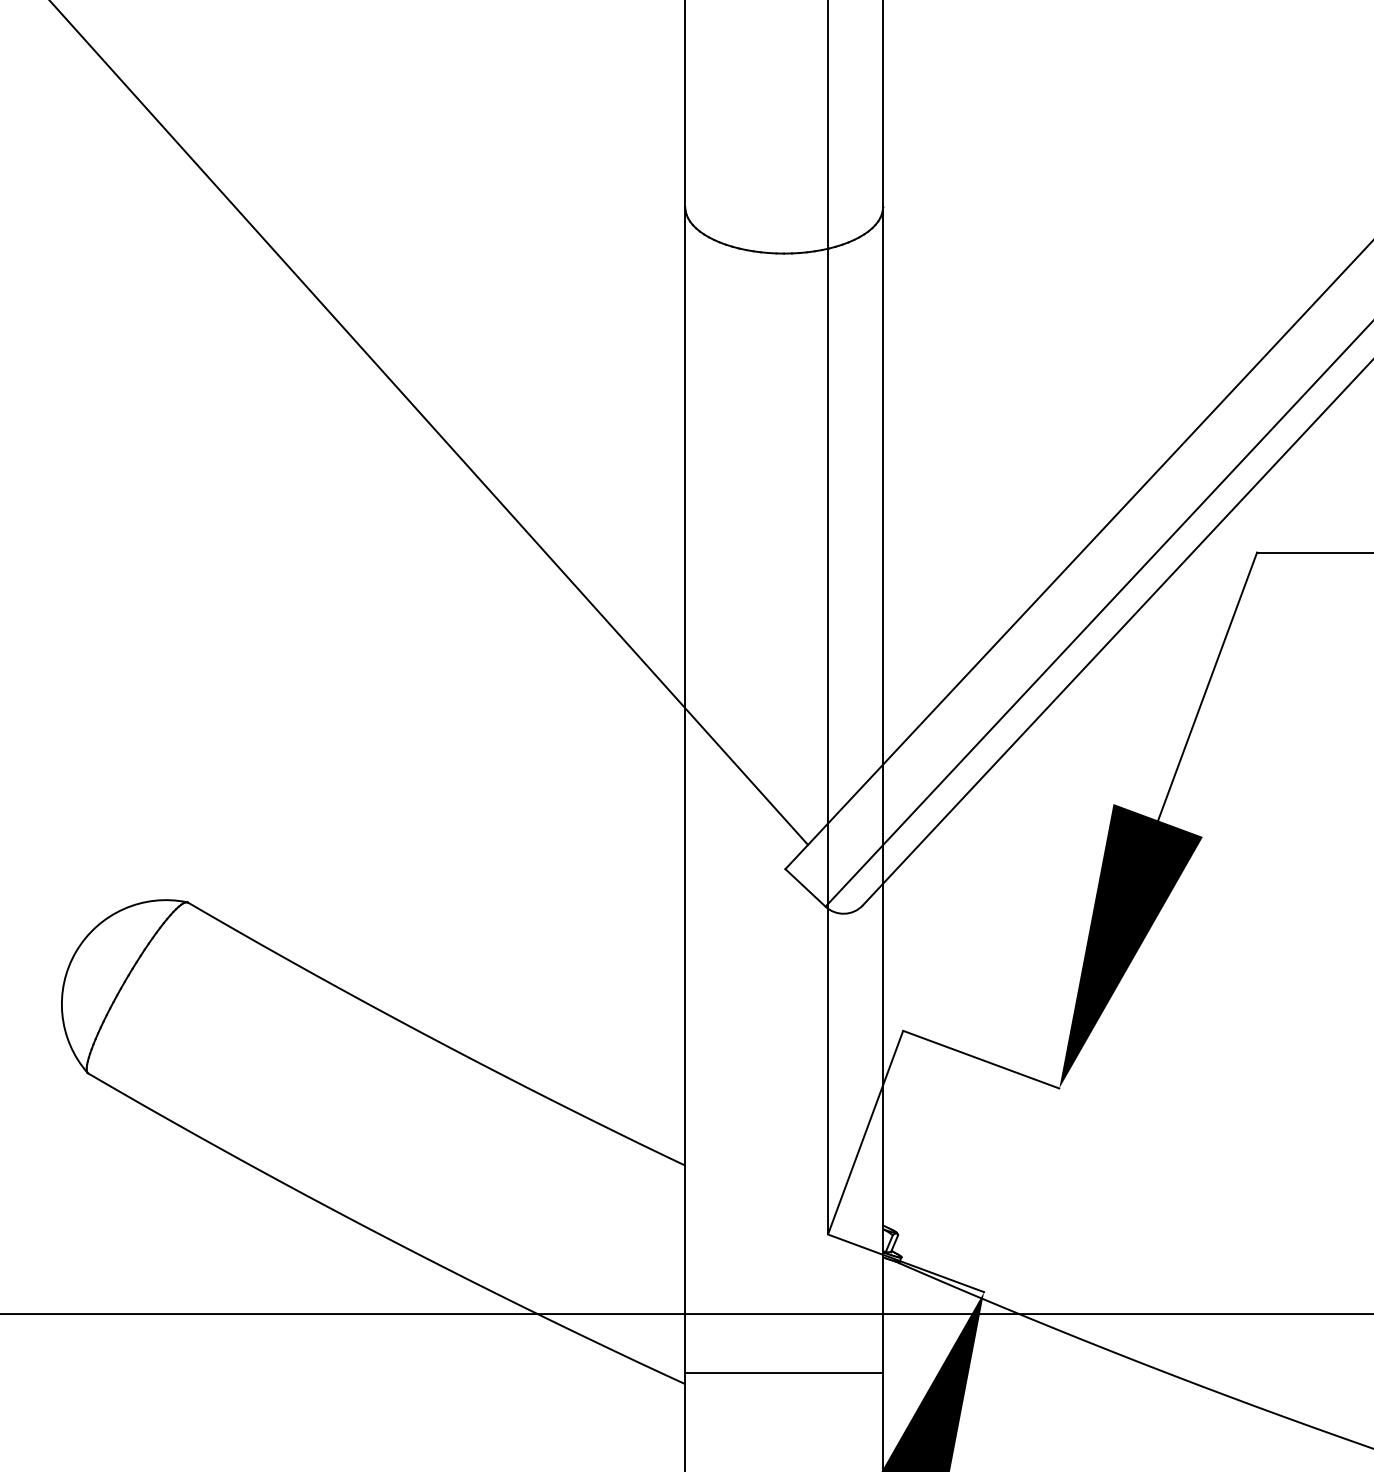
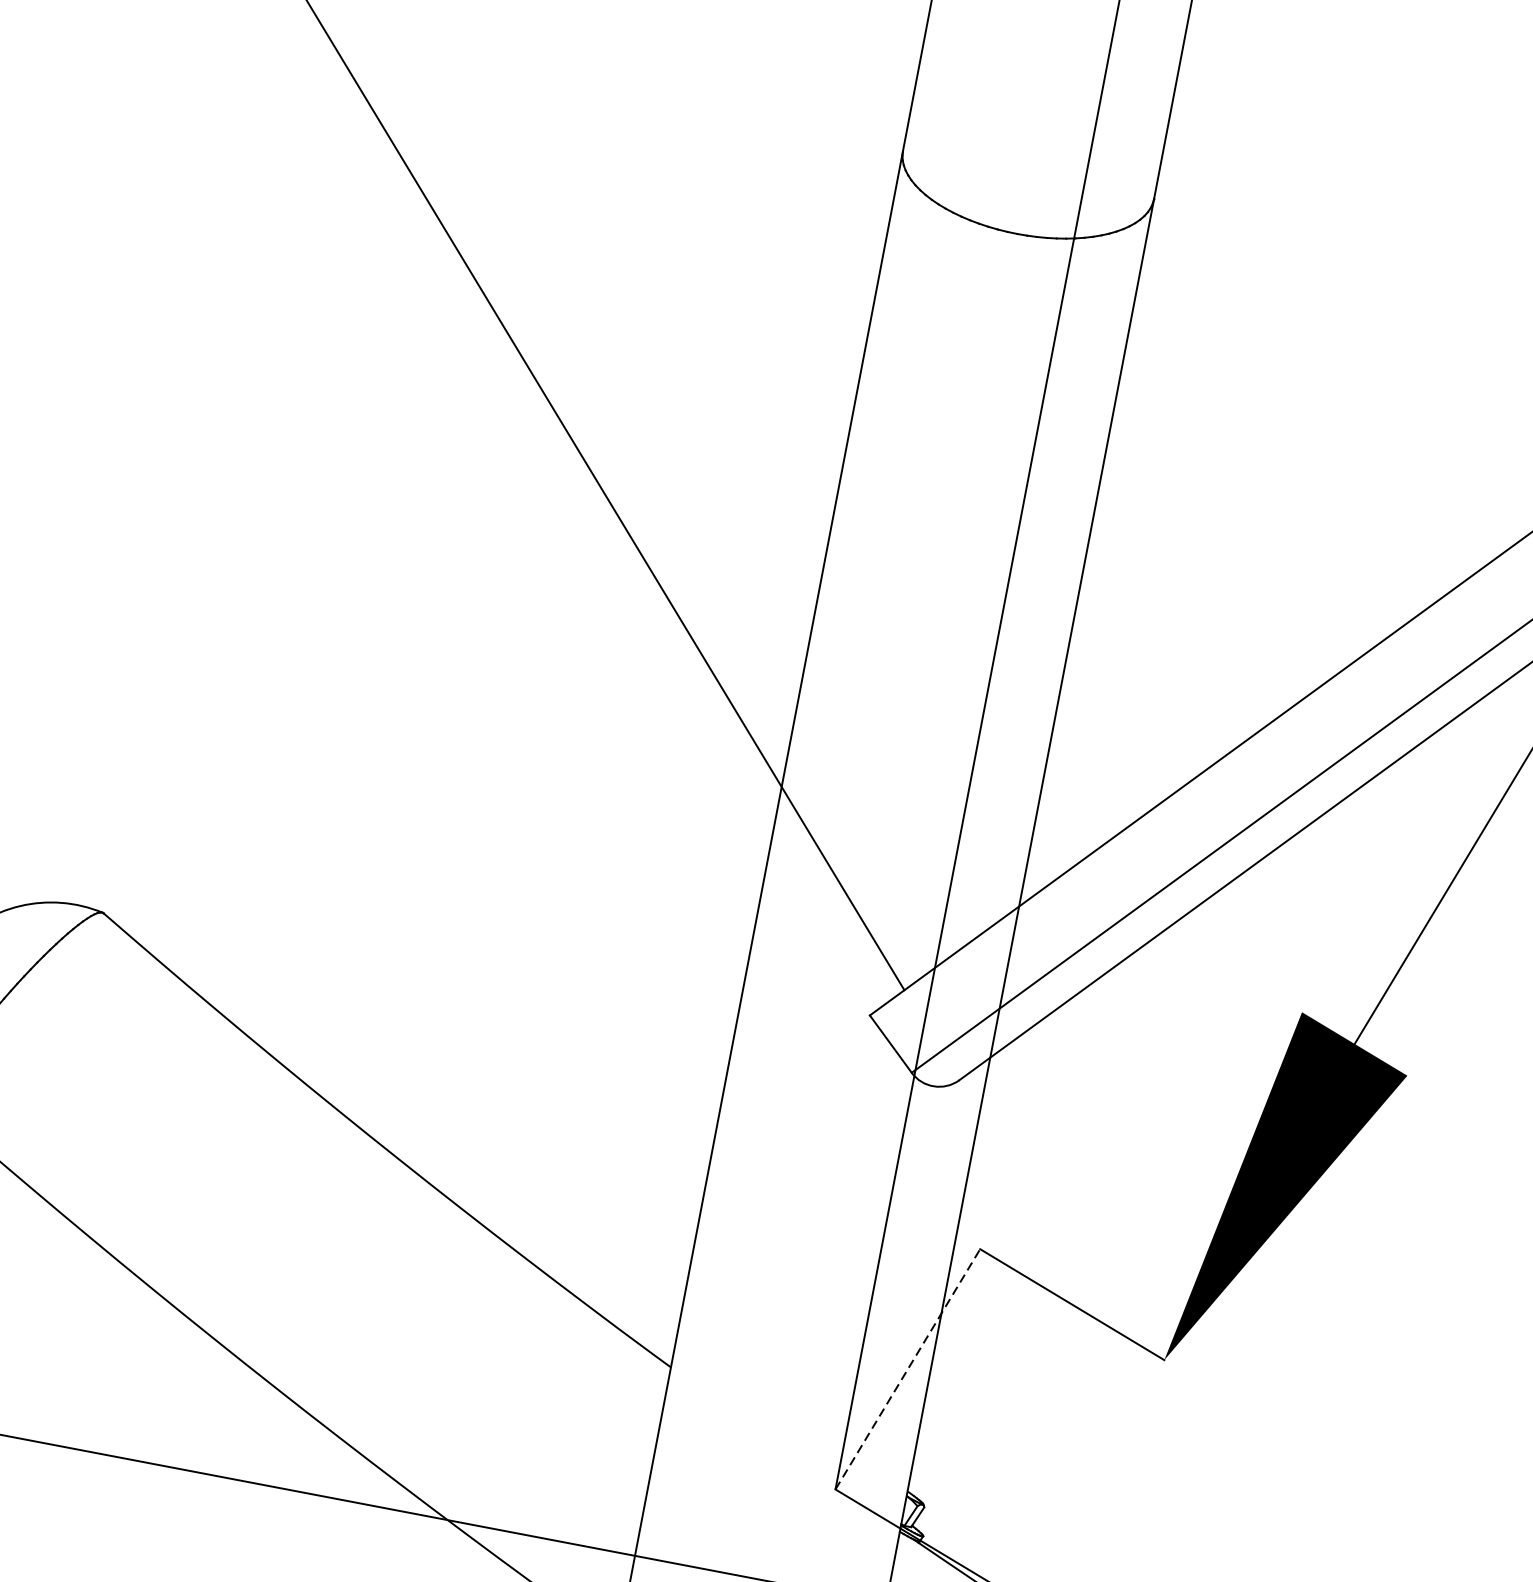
line: (865, 1132) -> (907, 1369), solid -> dashed

